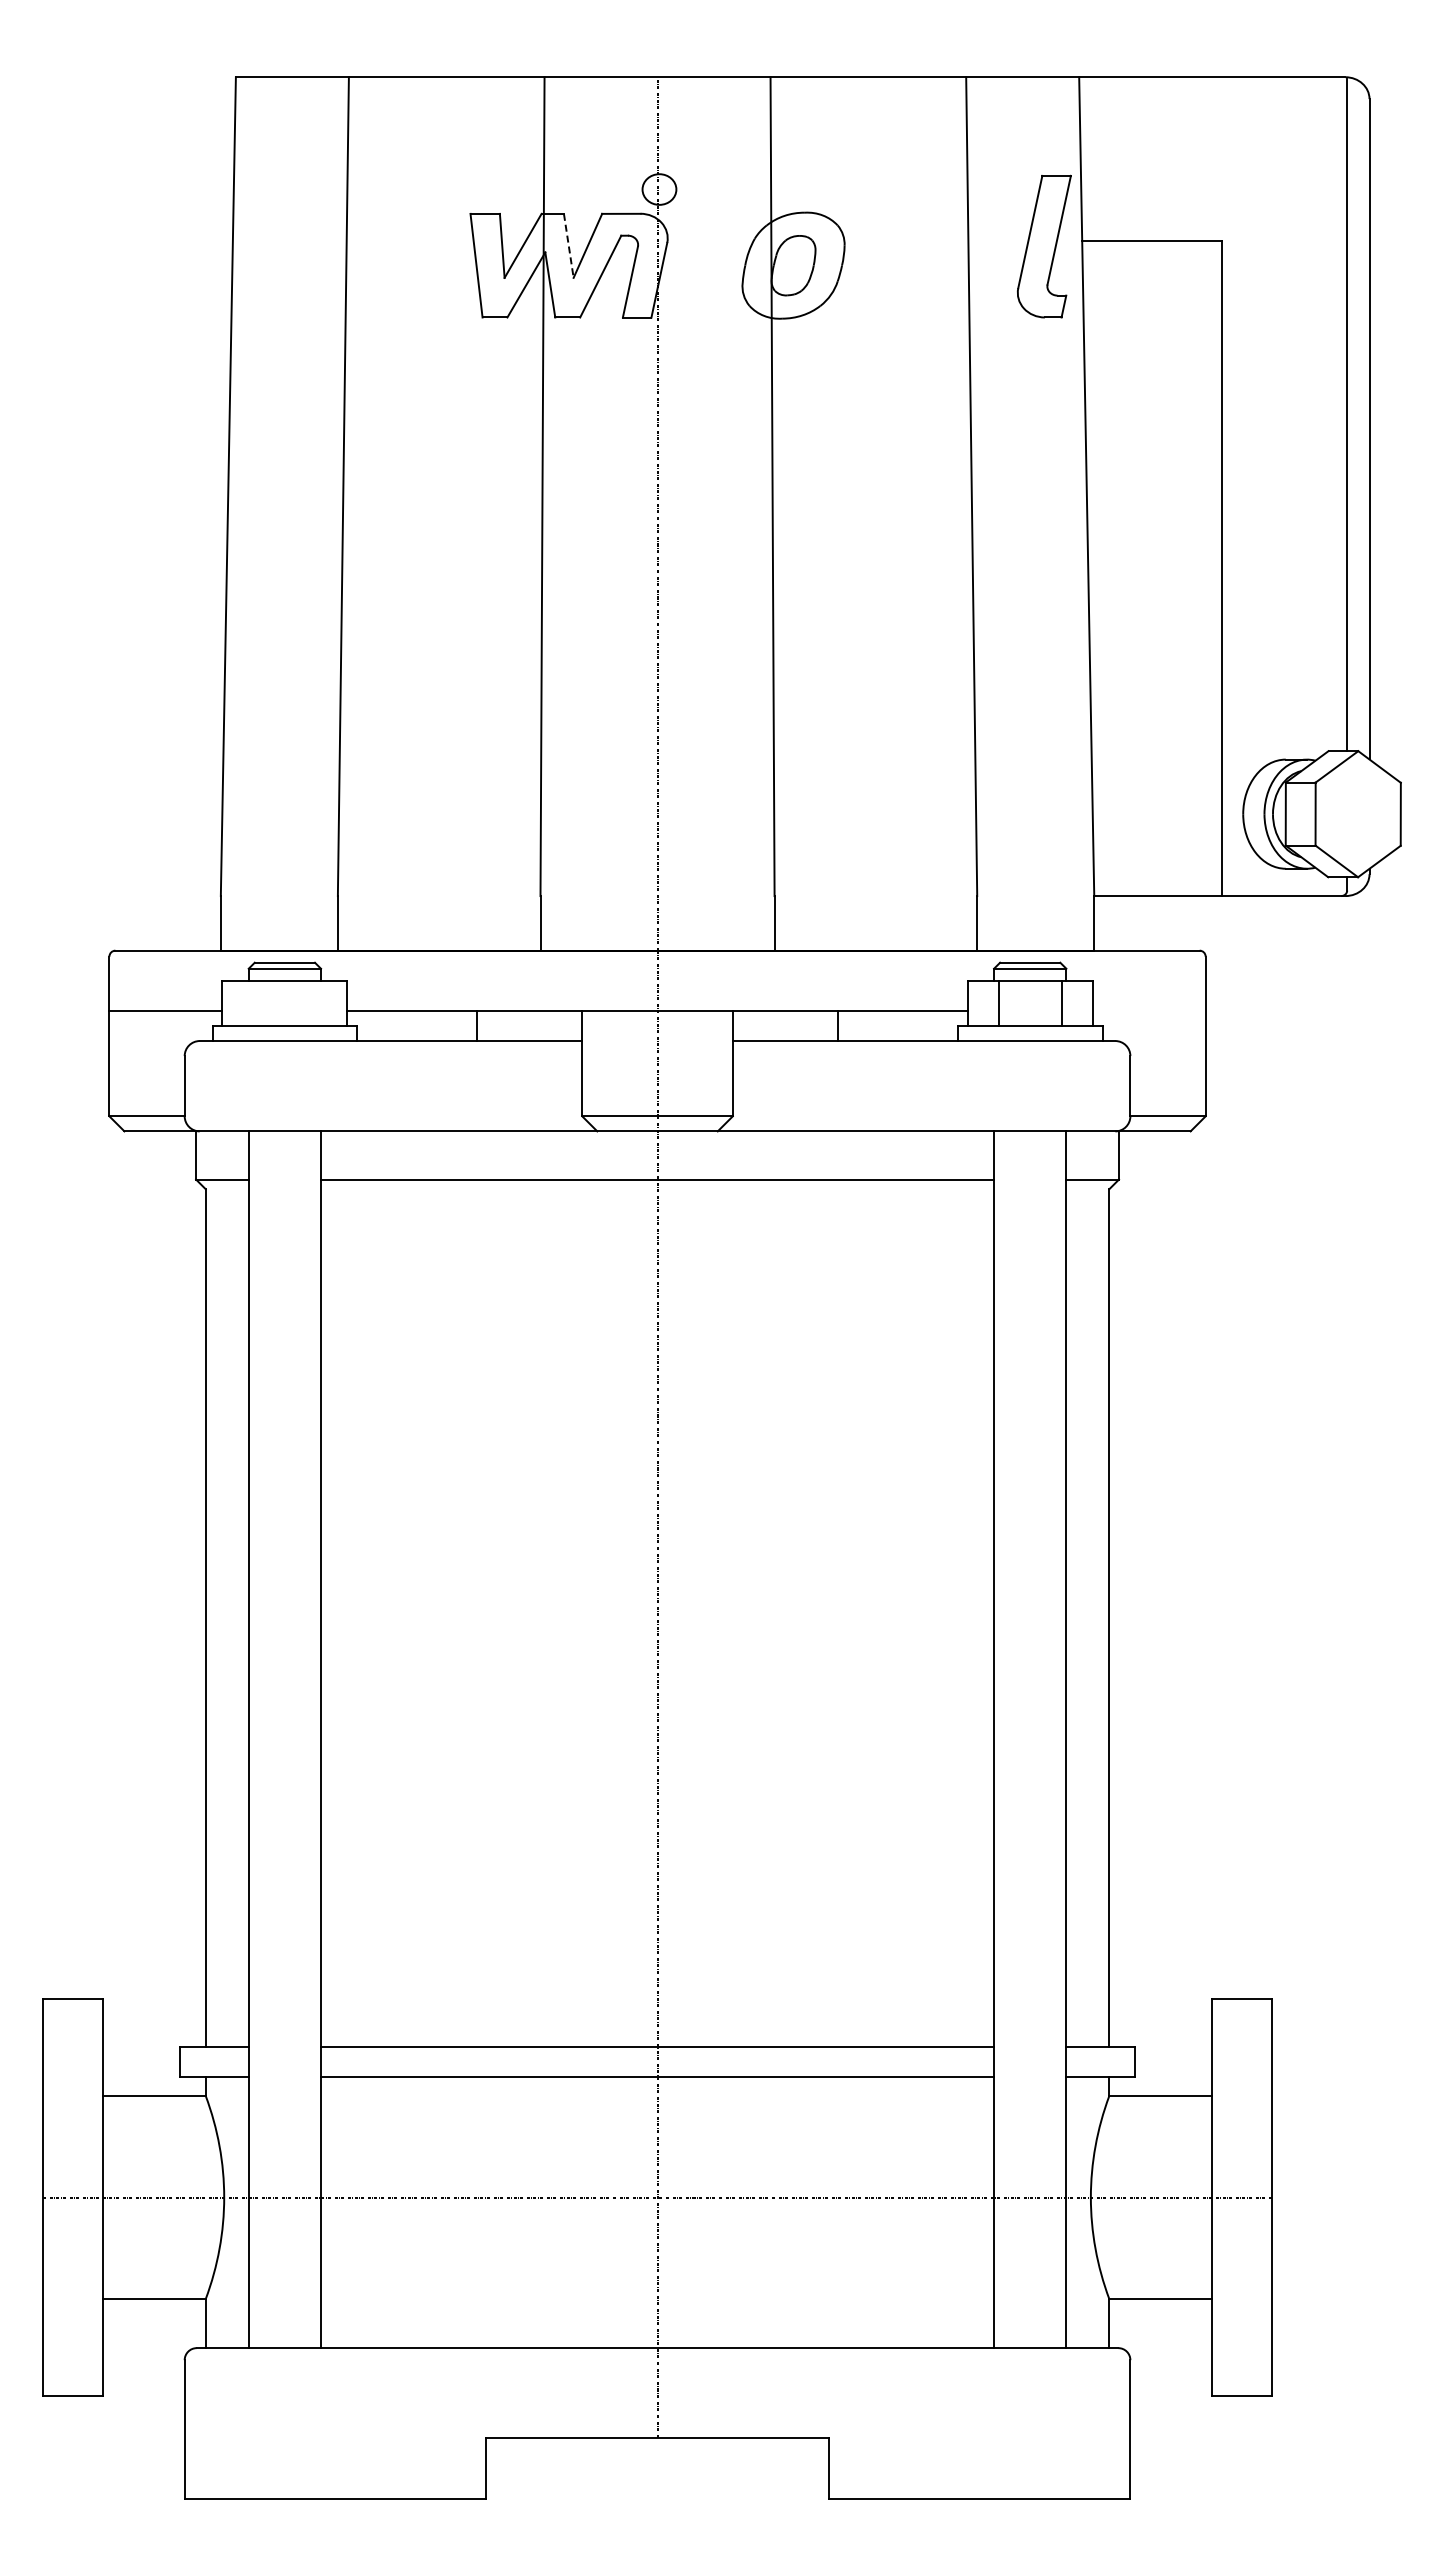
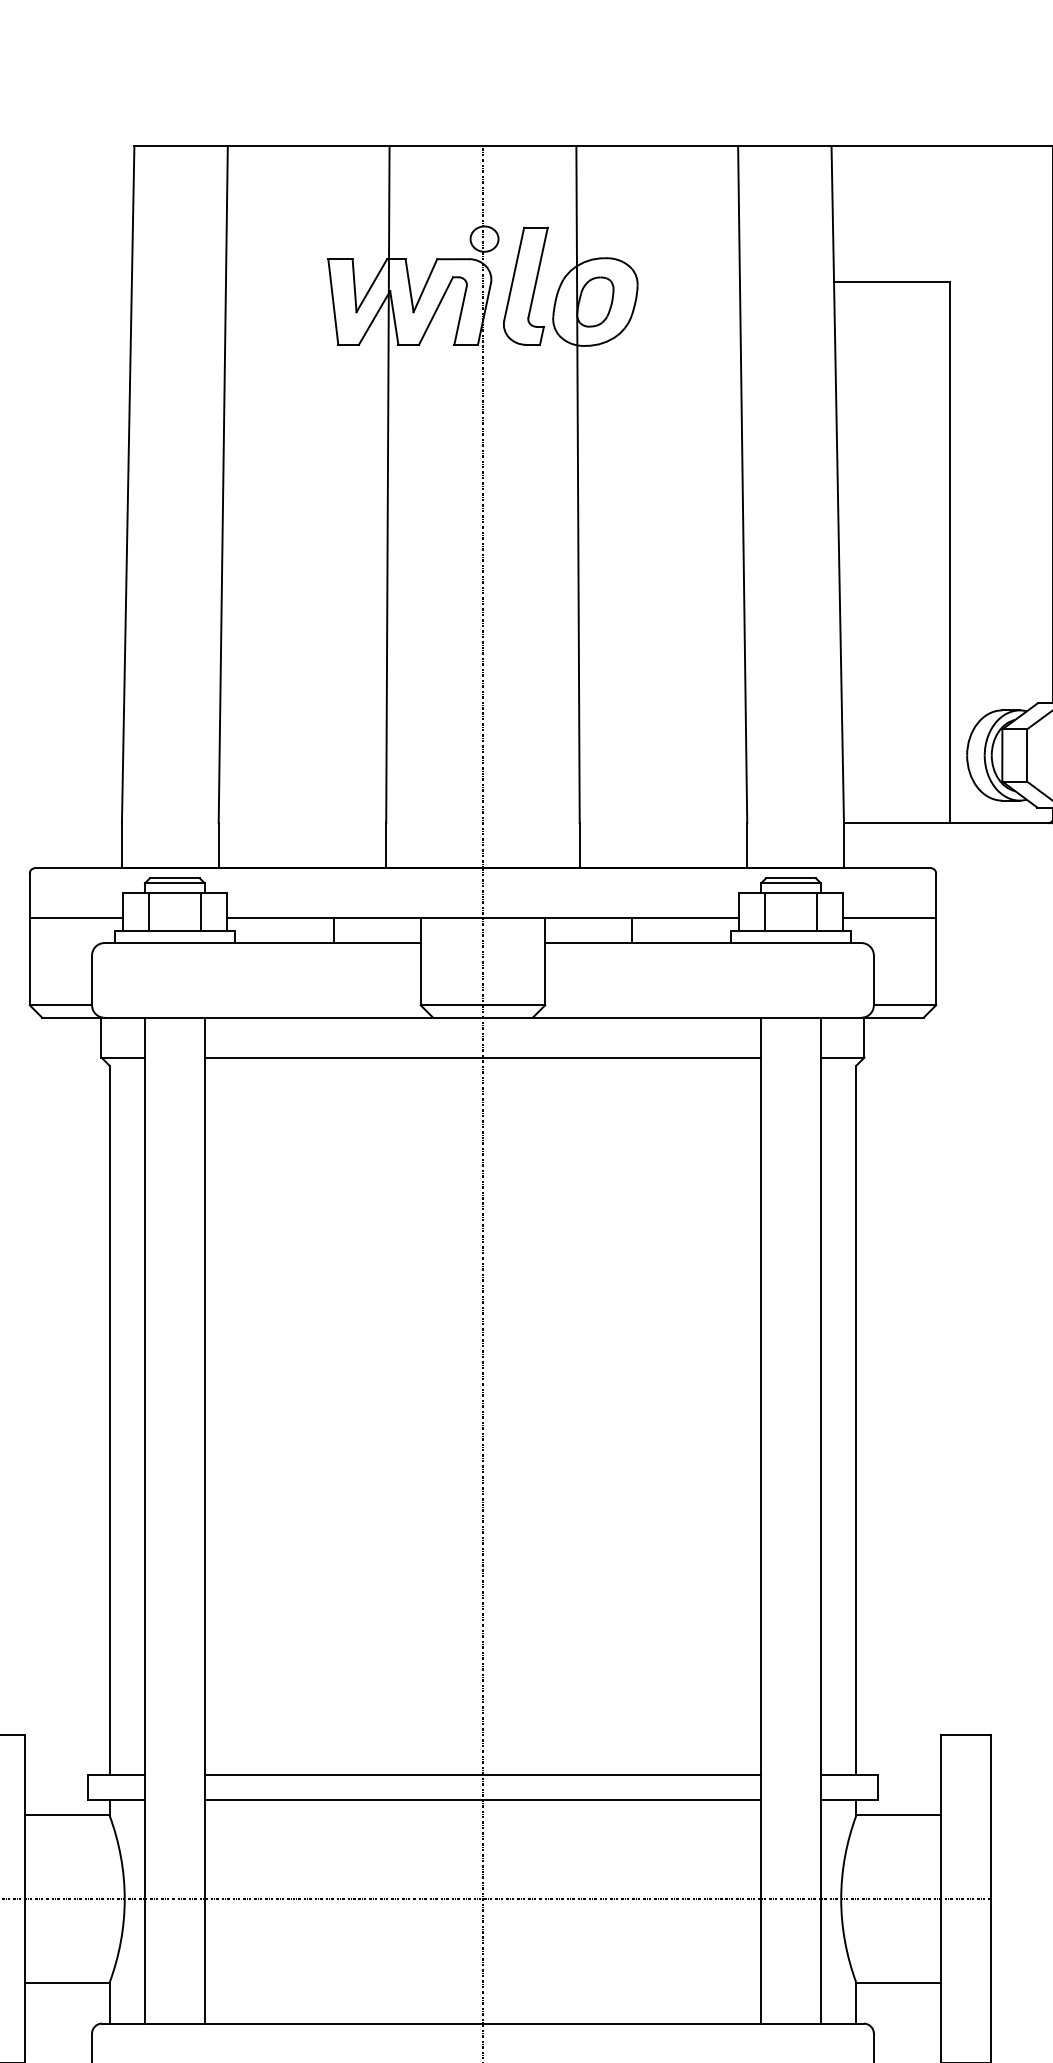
line: (568, 246) -> (409, 286), dashed -> solid
part: (1044, 246) -> (525, 286), moved
line: (253, 1002) -> (148, 911), added
line: (316, 1002) -> (201, 911), added
line: (1148, 1010) -> (888, 917), added

